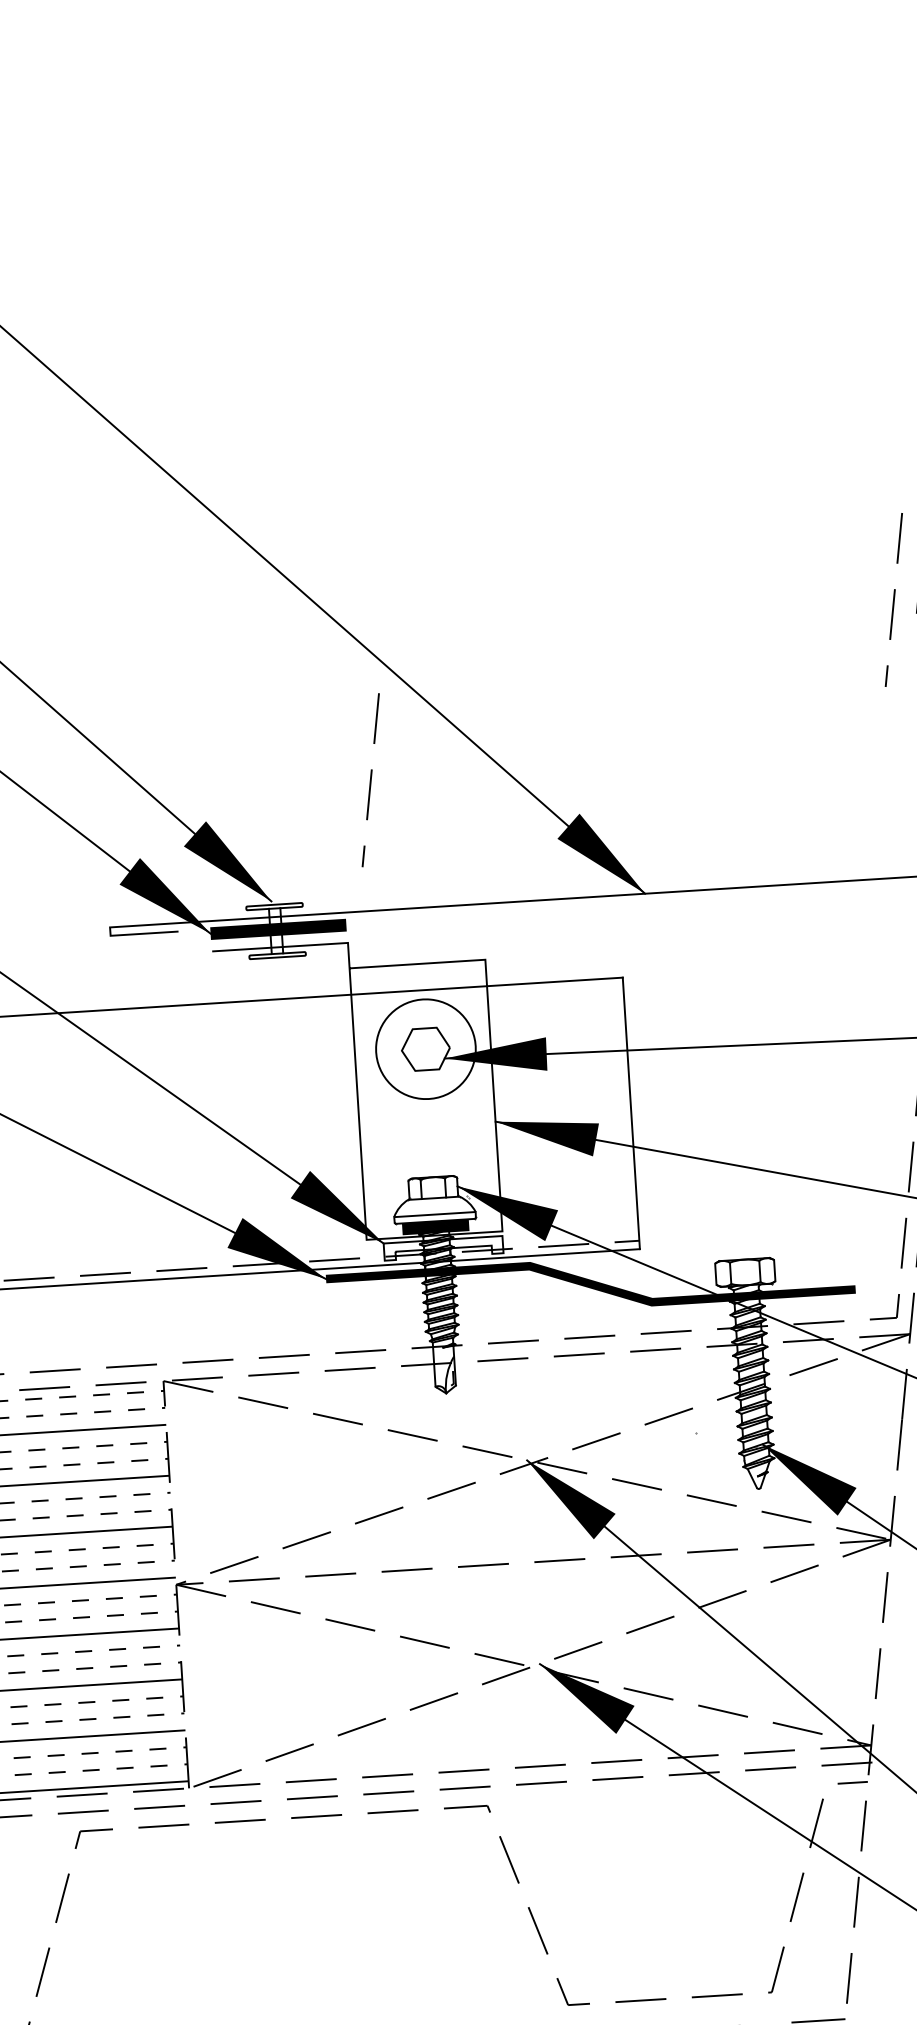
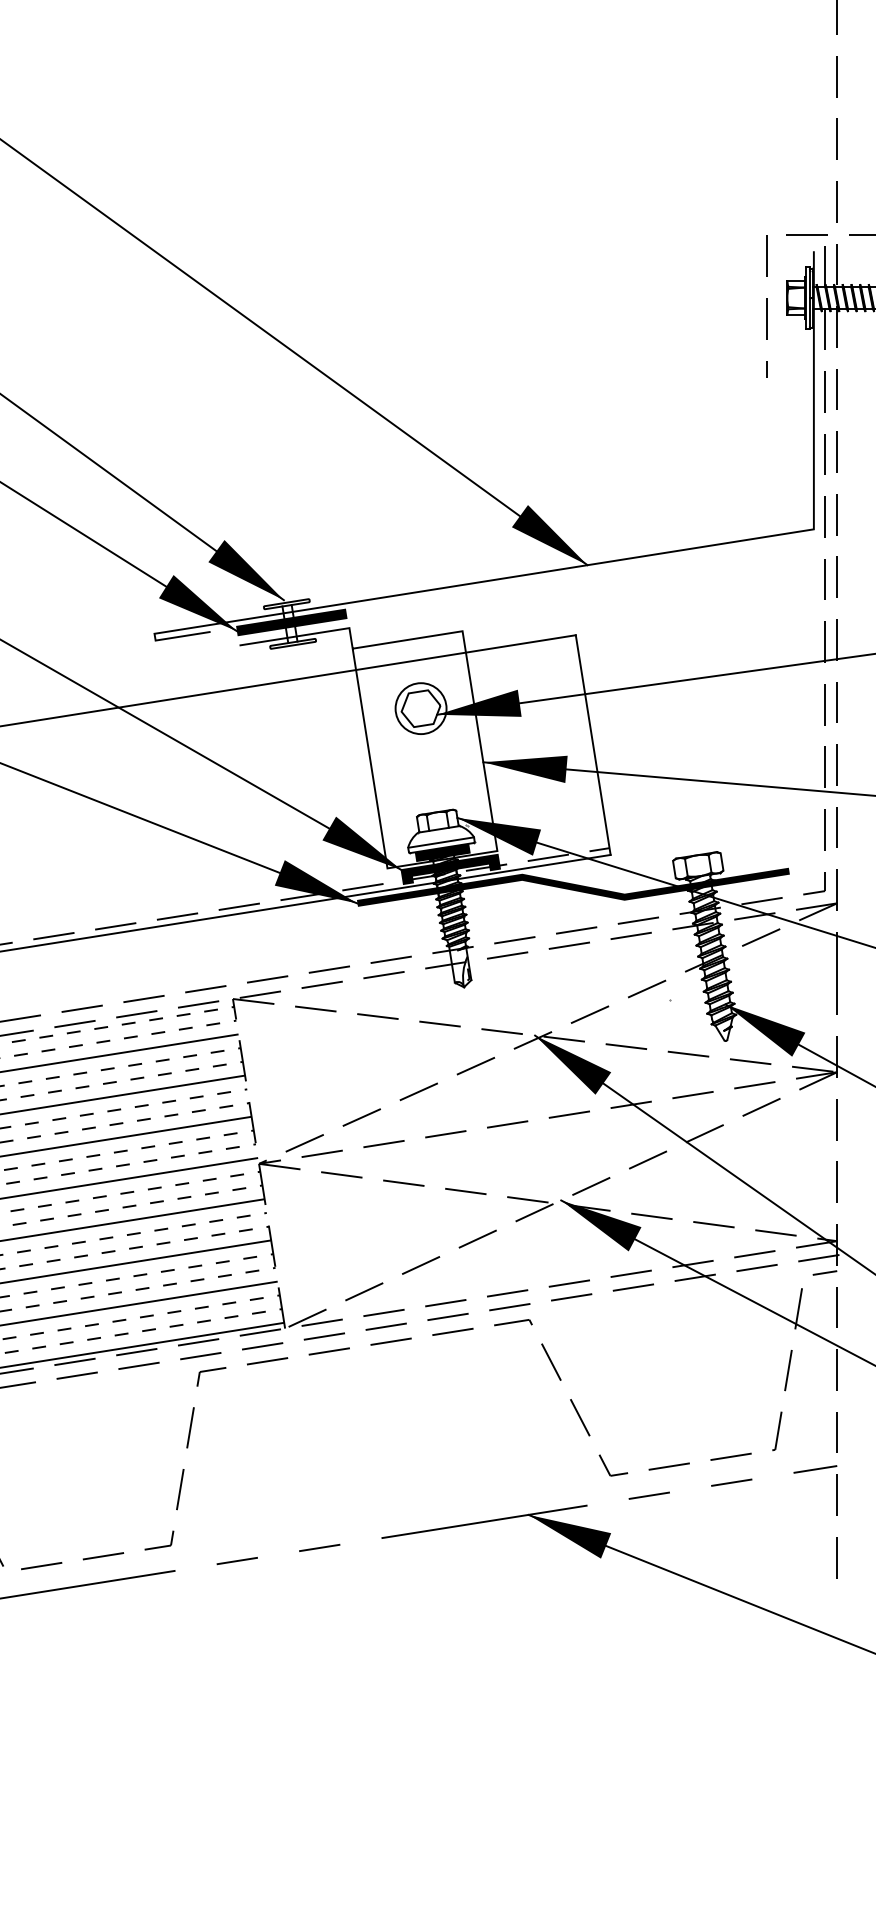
line: (369, 779) -> (354, 493), removed
circle: (425, 1048) -> (420, 708), size x0.62
fill: (443, 1247) -> (450, 868), added

